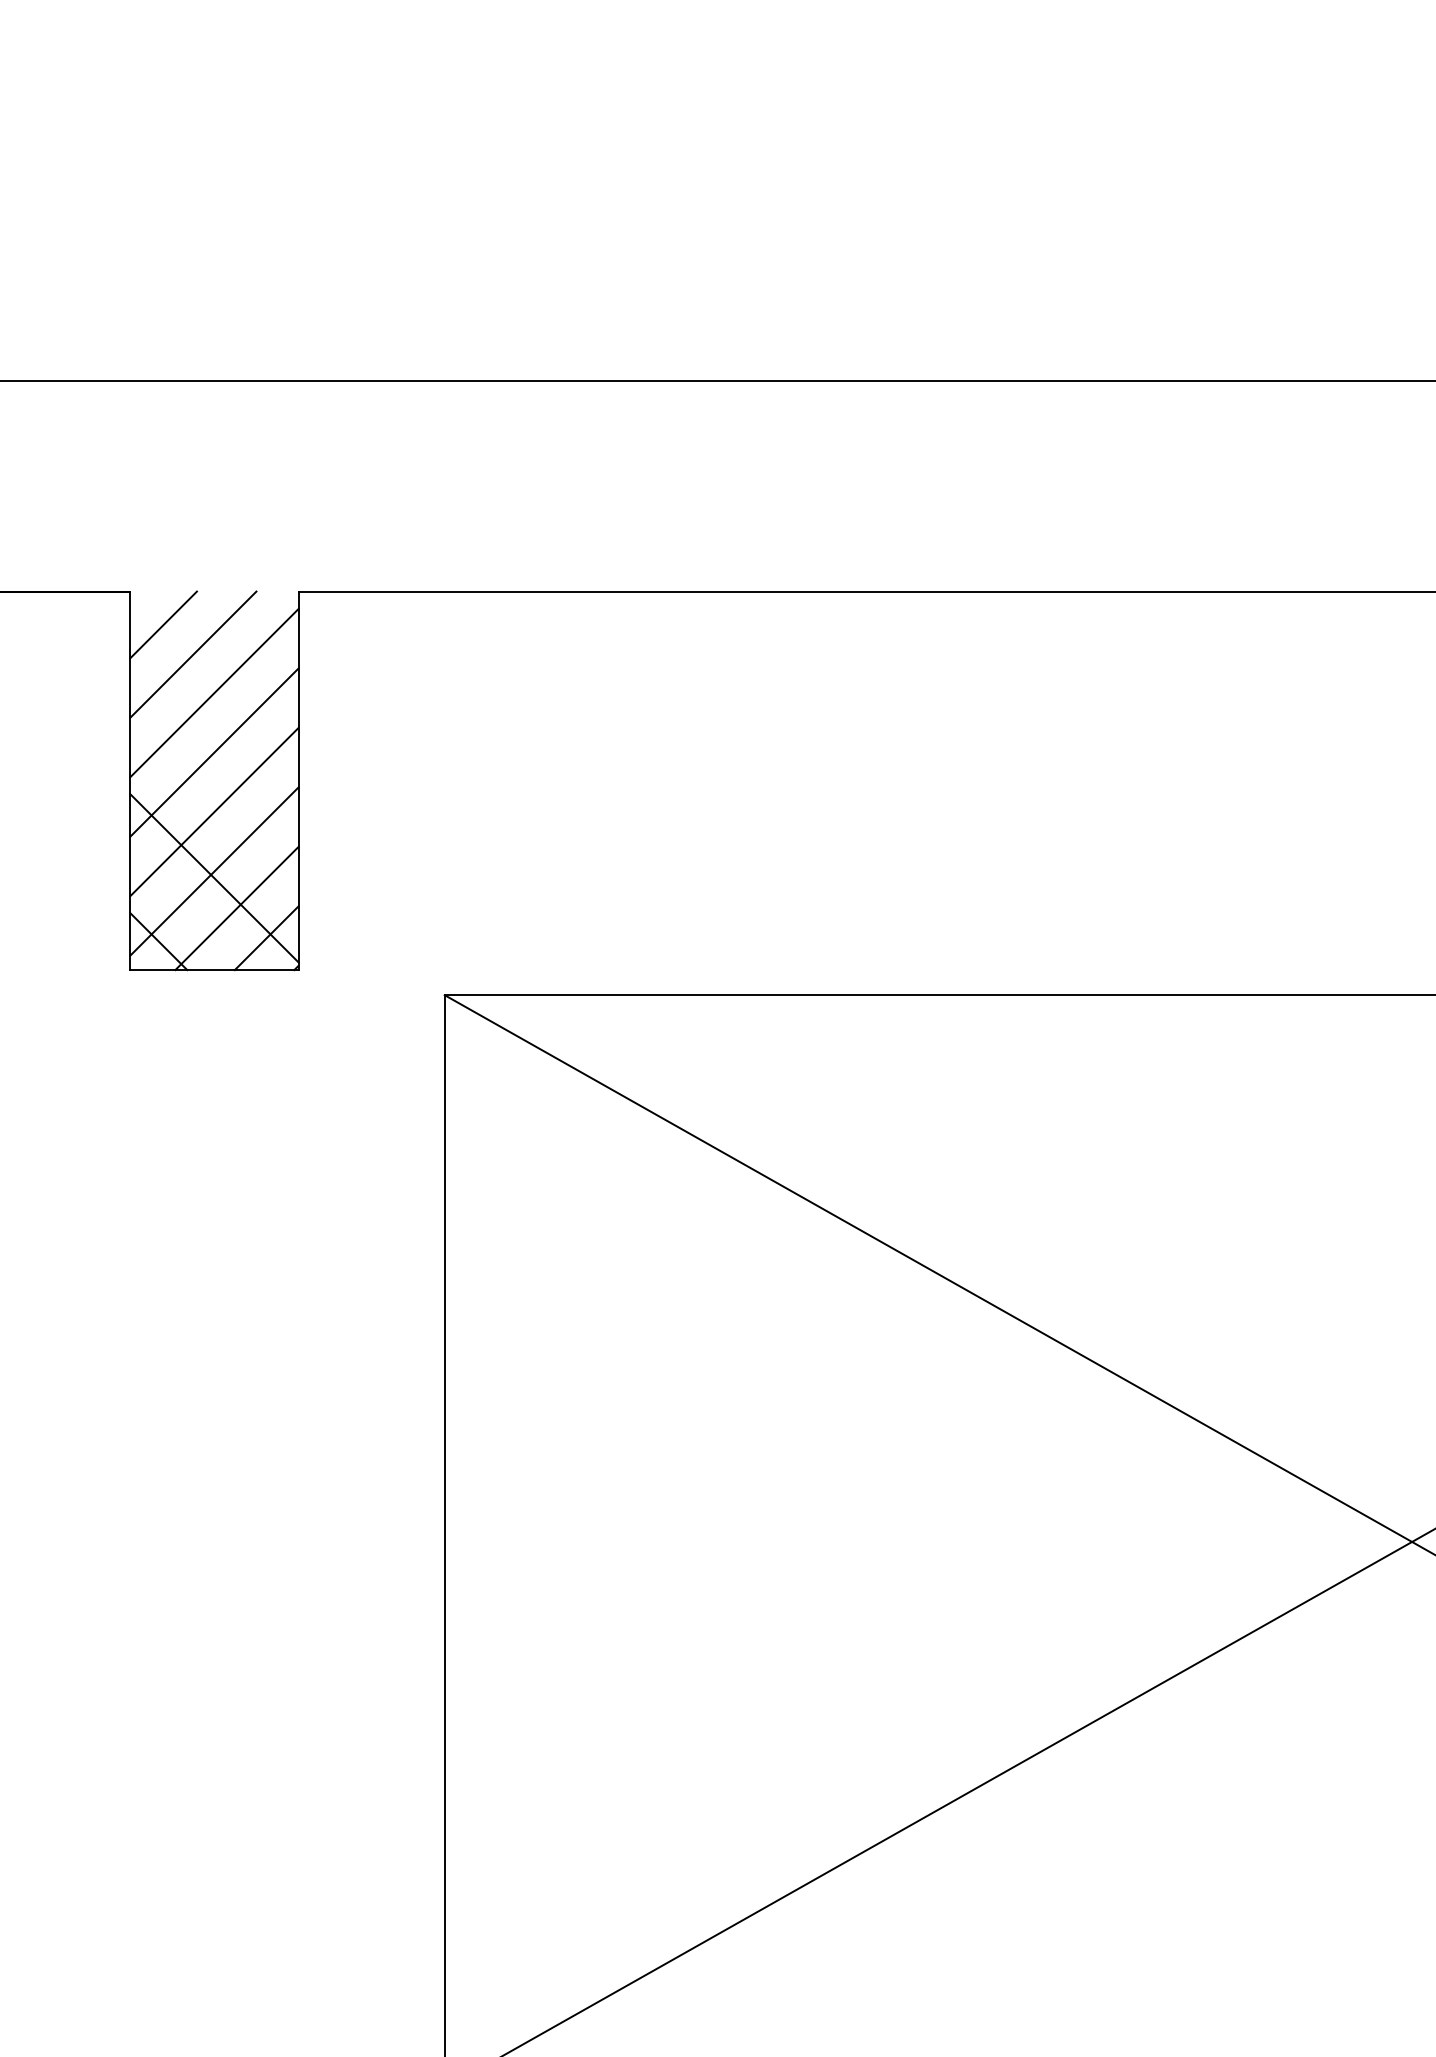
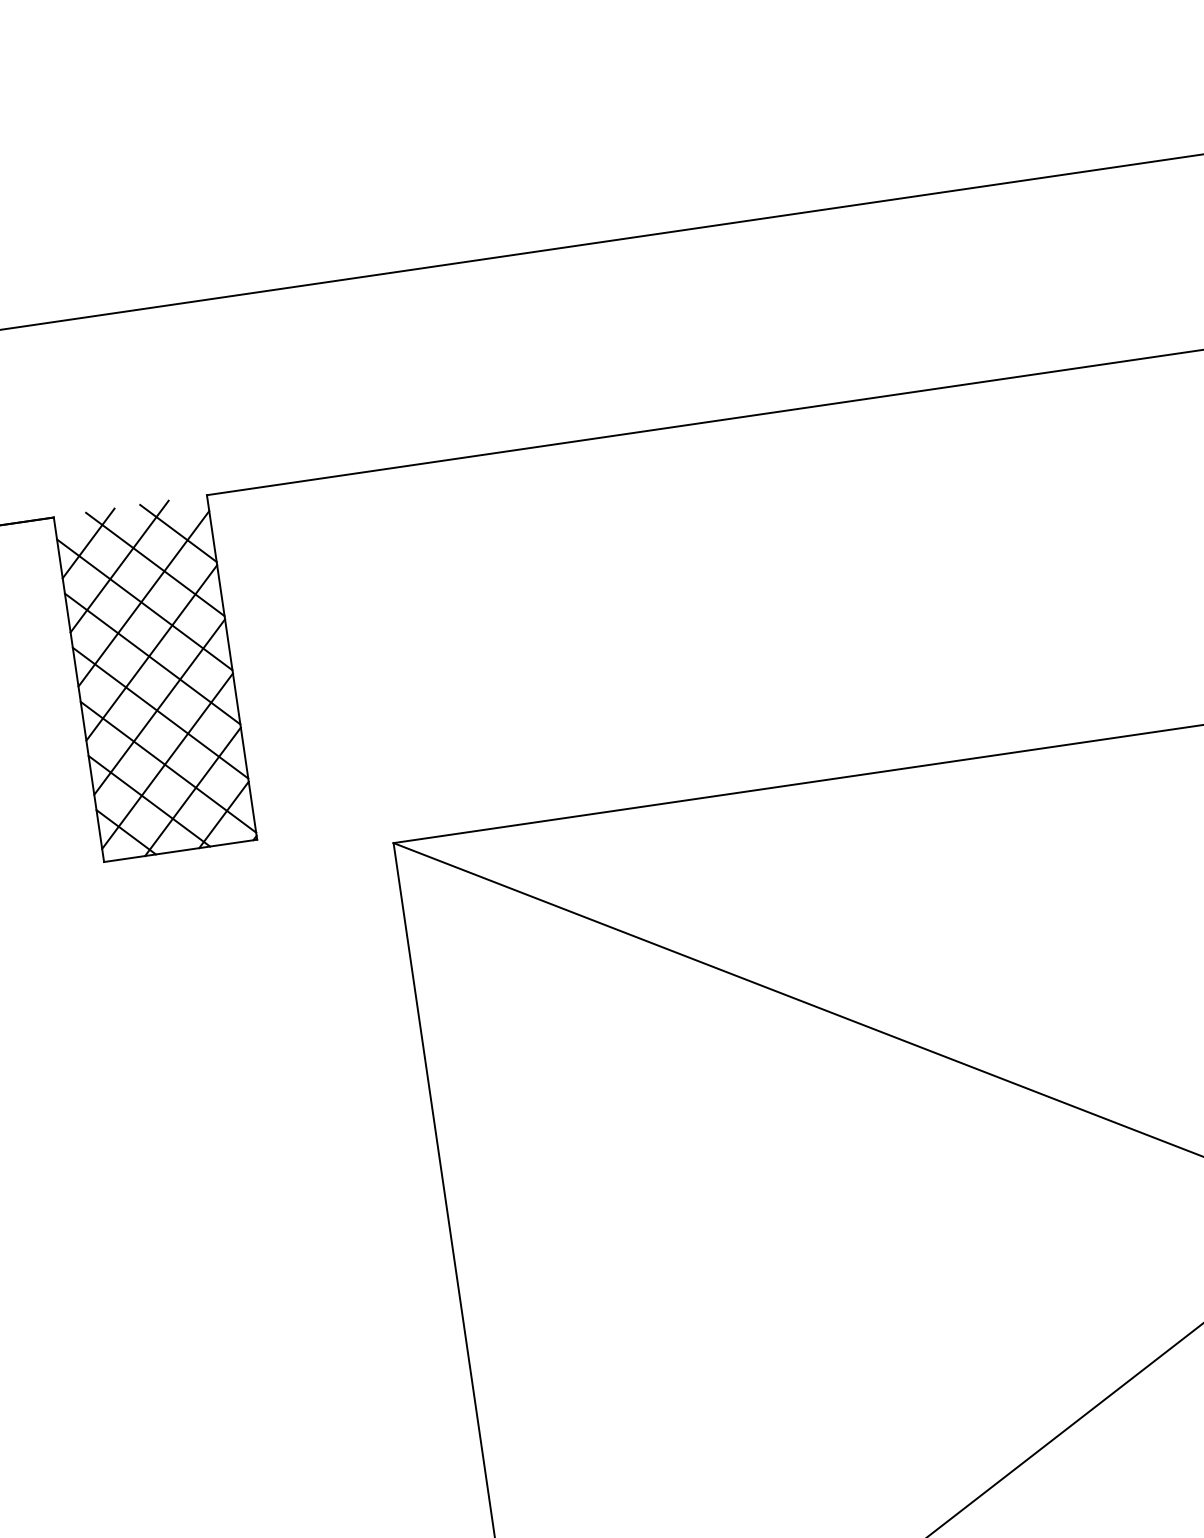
line: (261, 627) -> (178, 532), added
line: (231, 657) -> (154, 564), added
line: (214, 699) -> (144, 604), added
line: (214, 759) -> (152, 659), added
line: (214, 818) -> (160, 712), added
line: (188, 911) -> (149, 800), added

